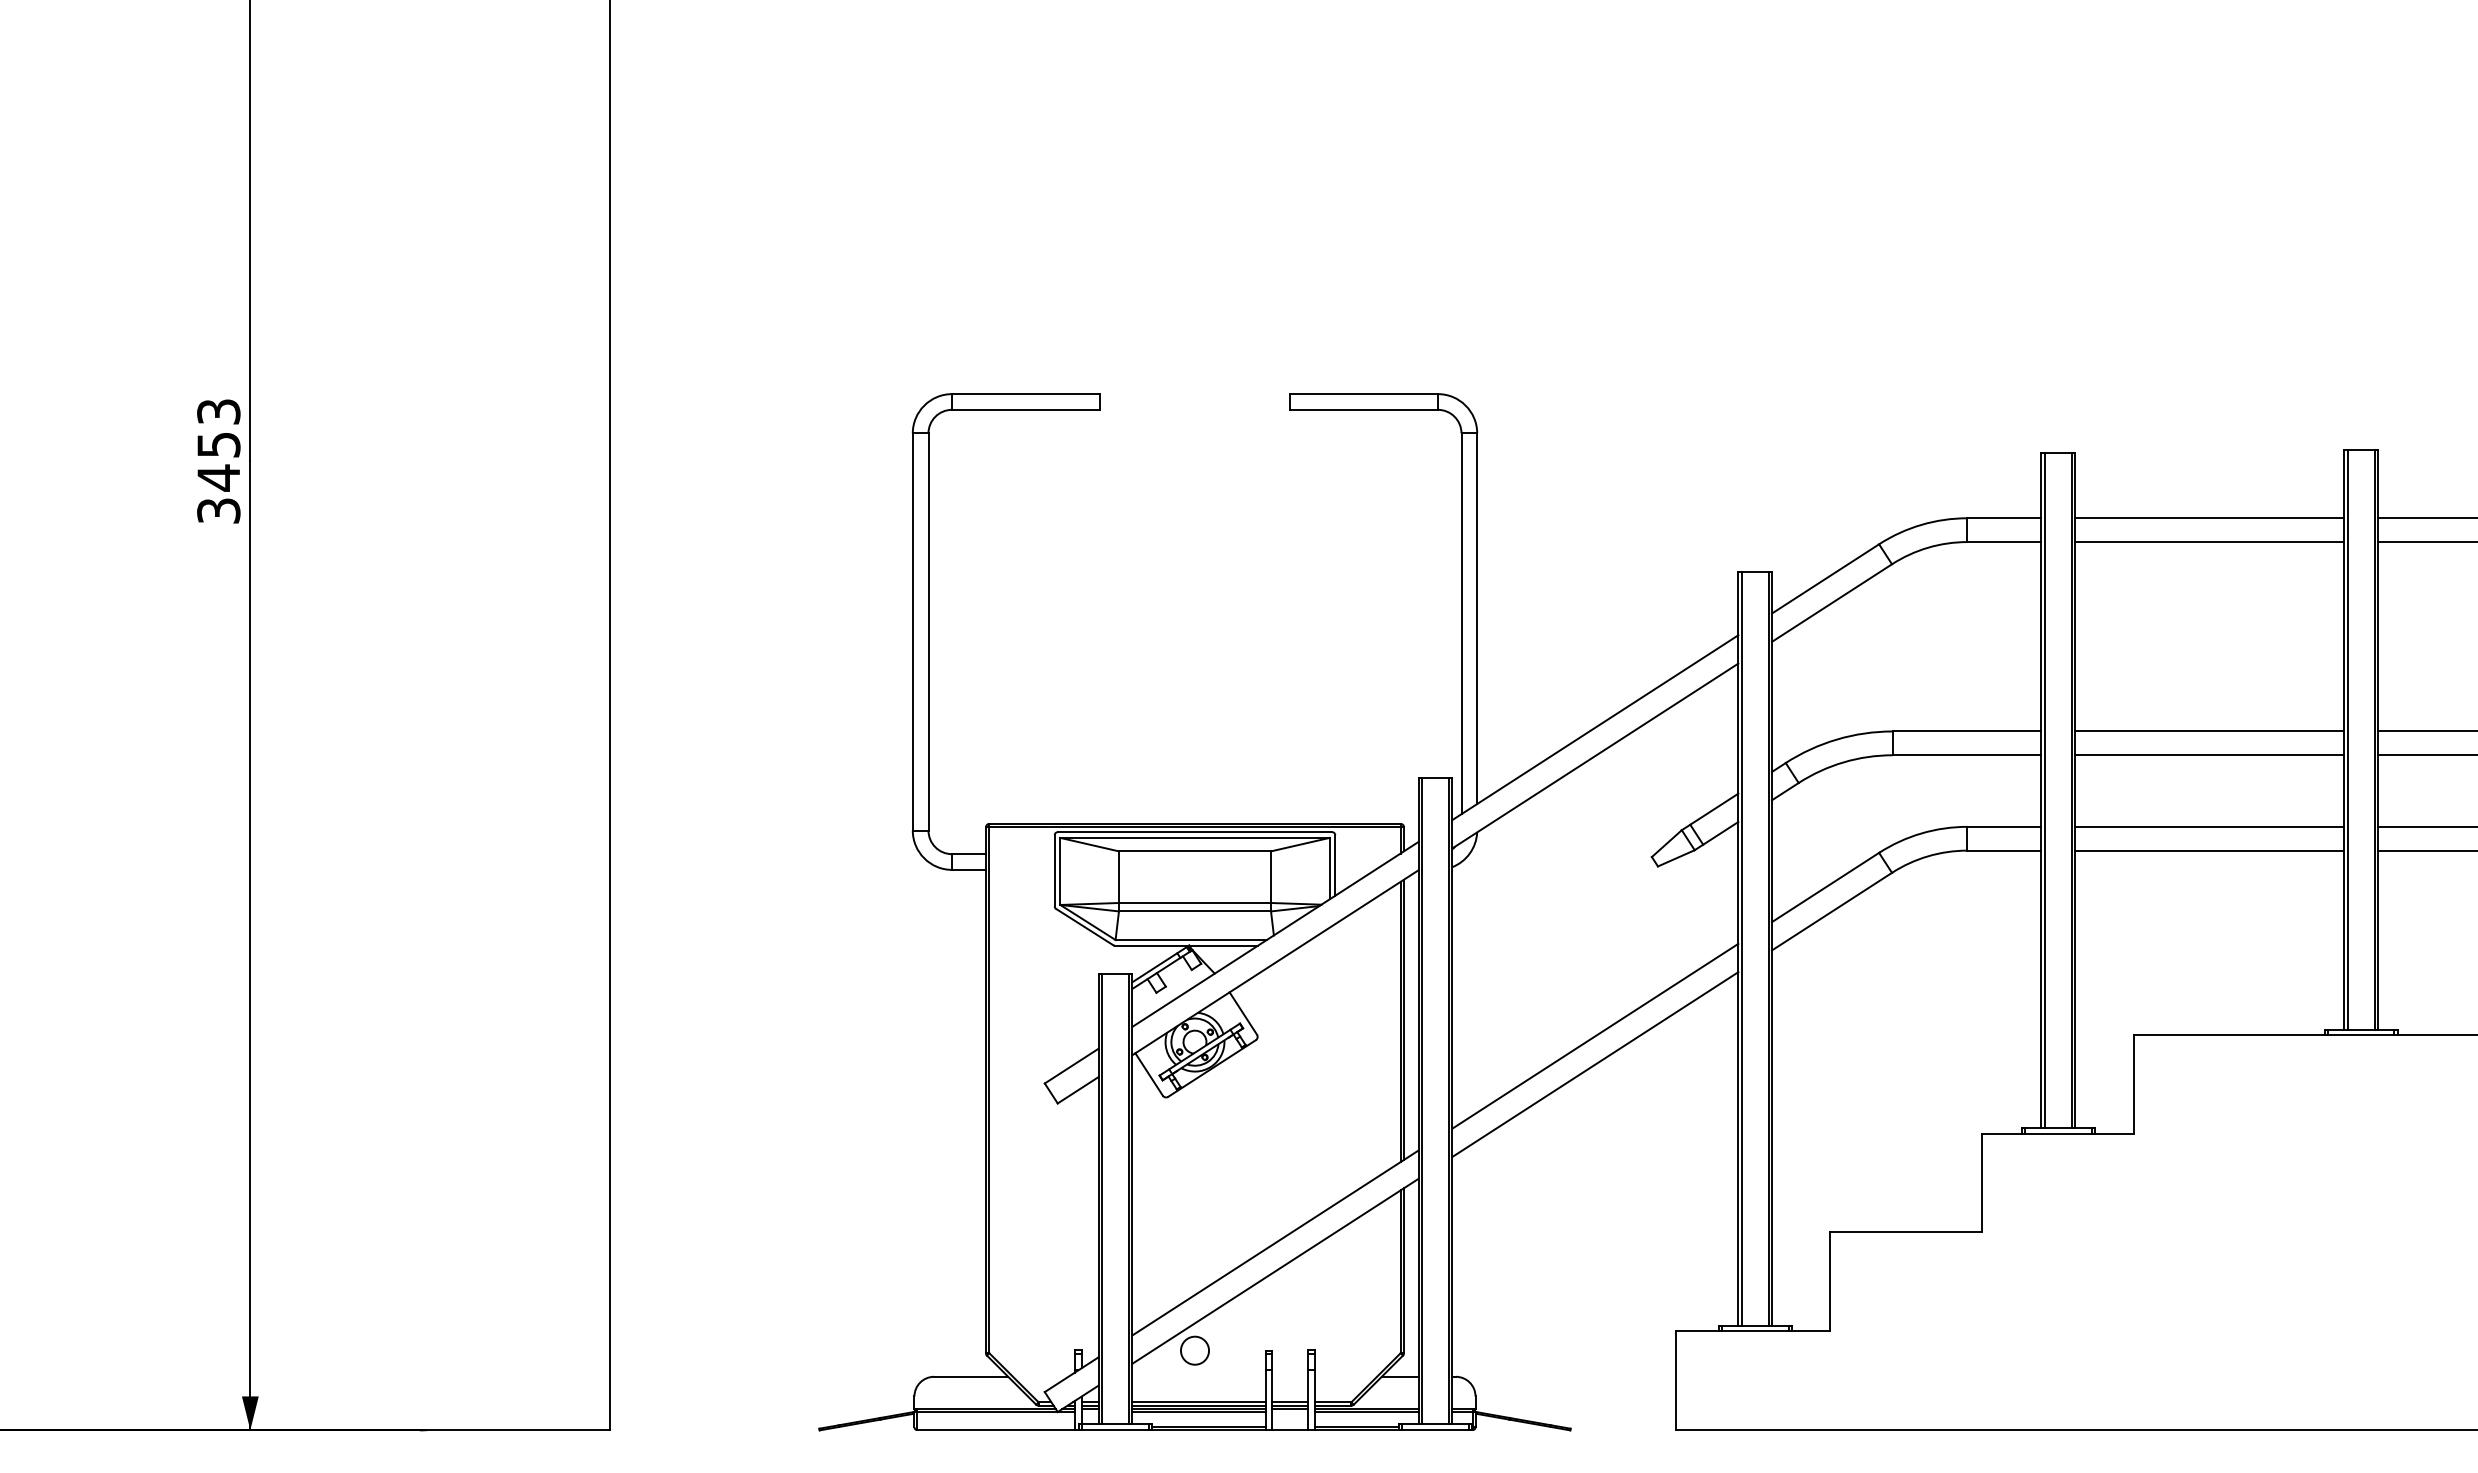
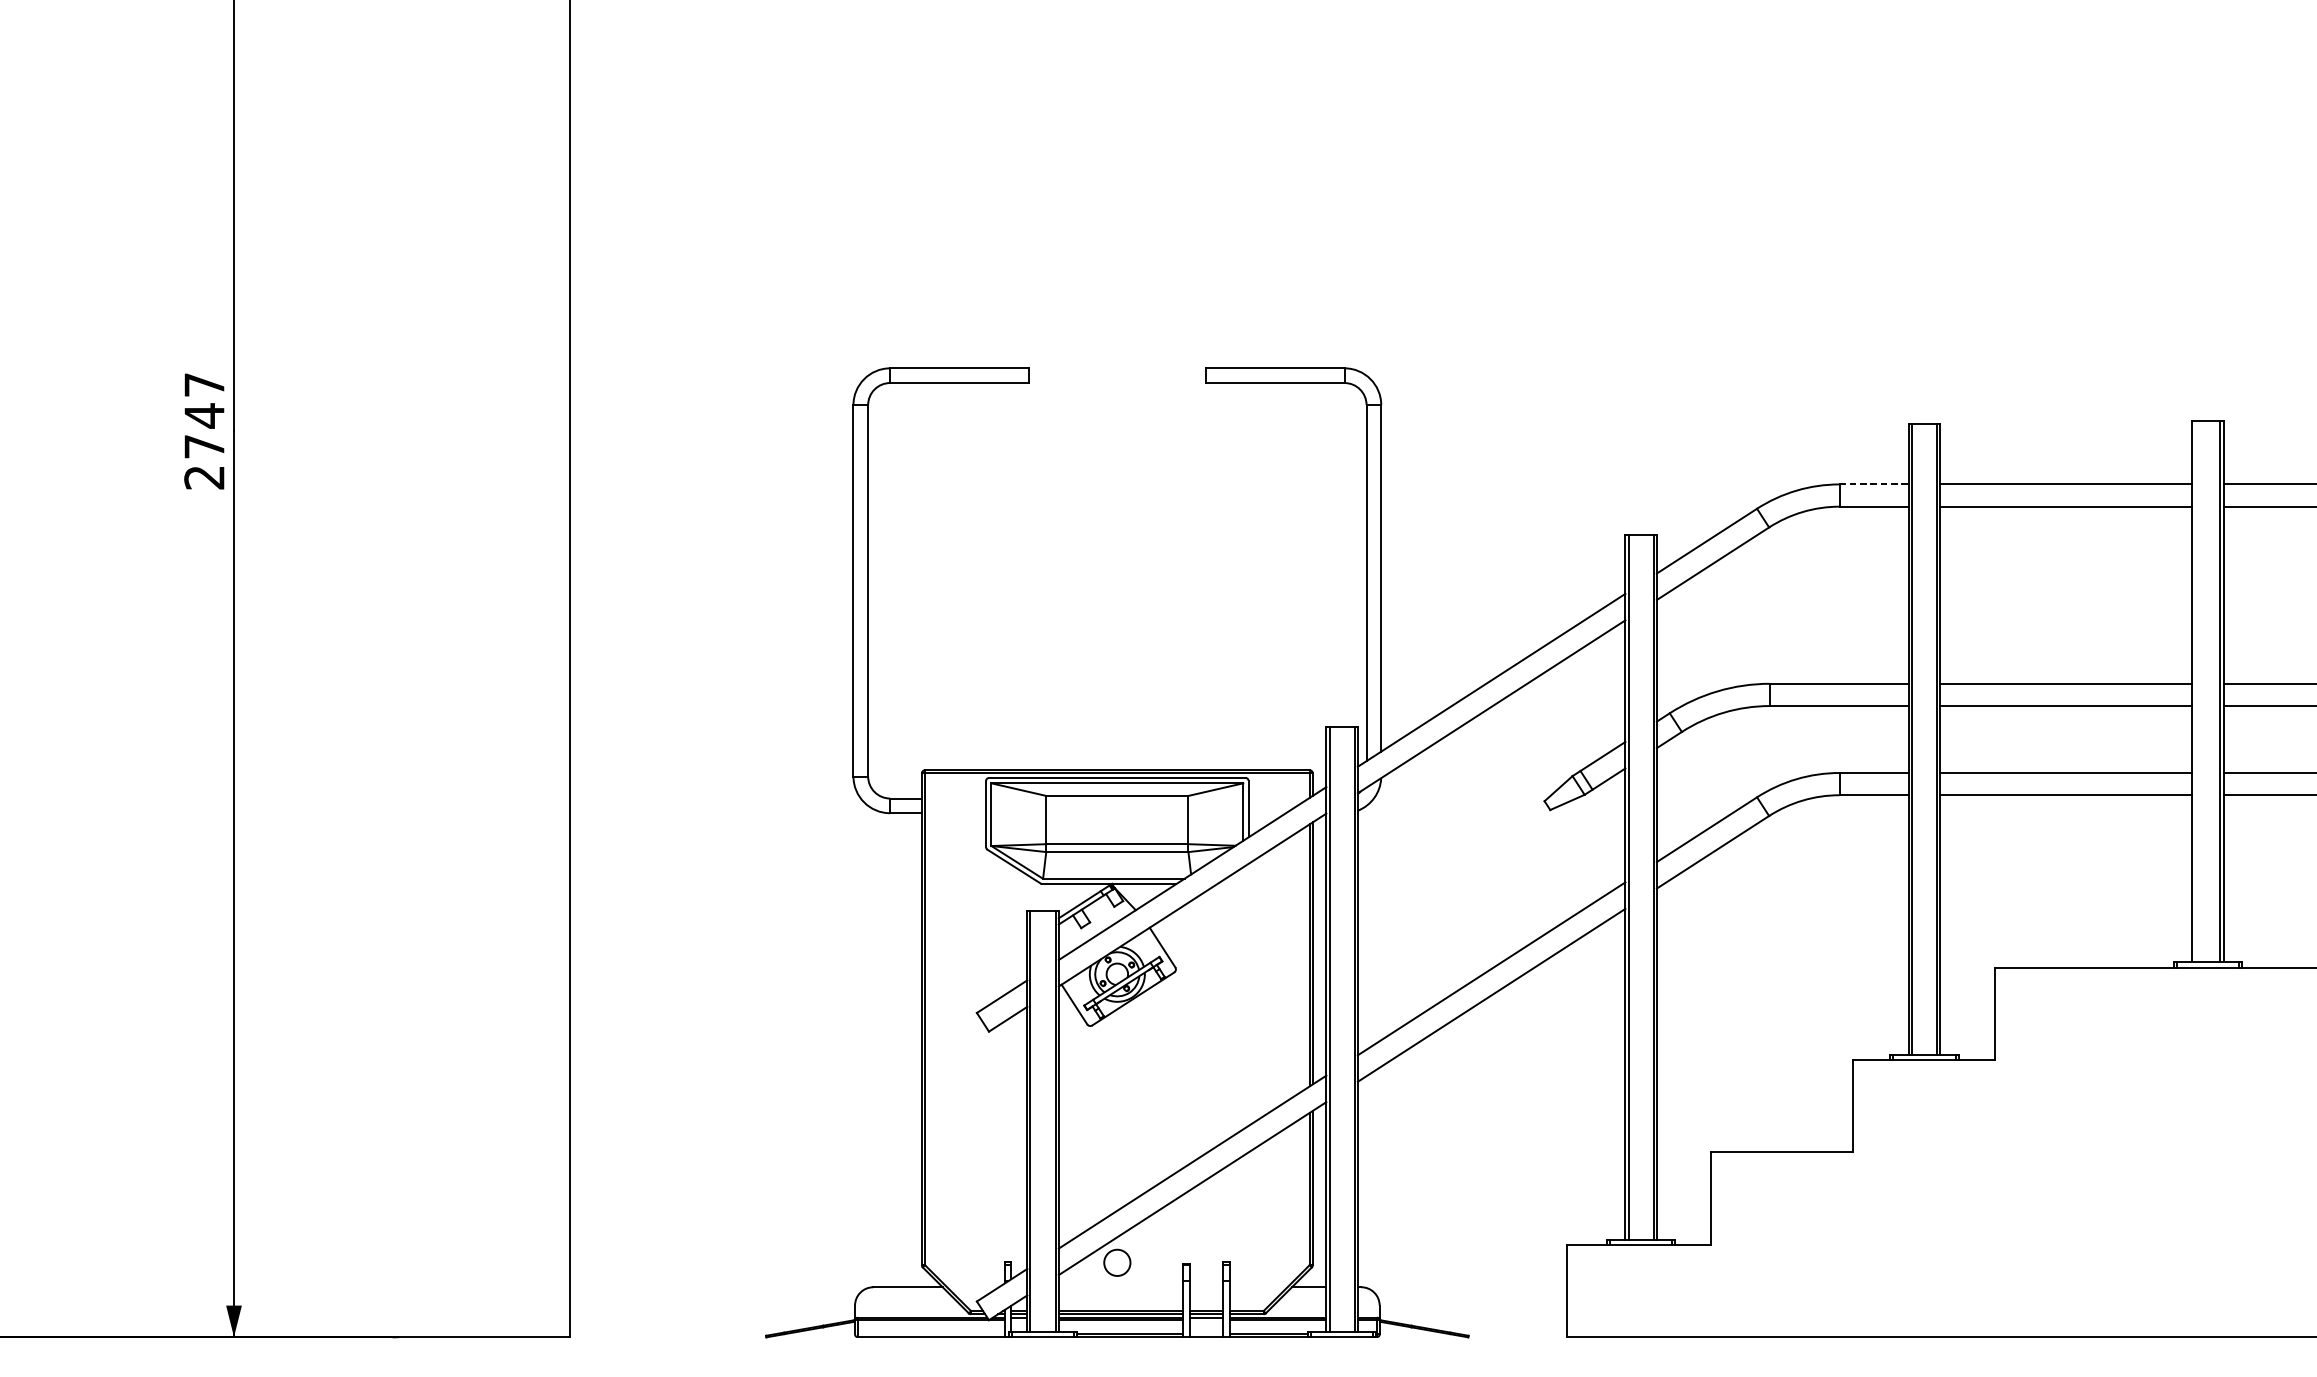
text: (218, 461) -> (204, 431), 3453 -> 2747
line: (2004, 518) -> (1874, 484), solid -> dashed
line: (2347, 739) -> (2195, 691), removed

